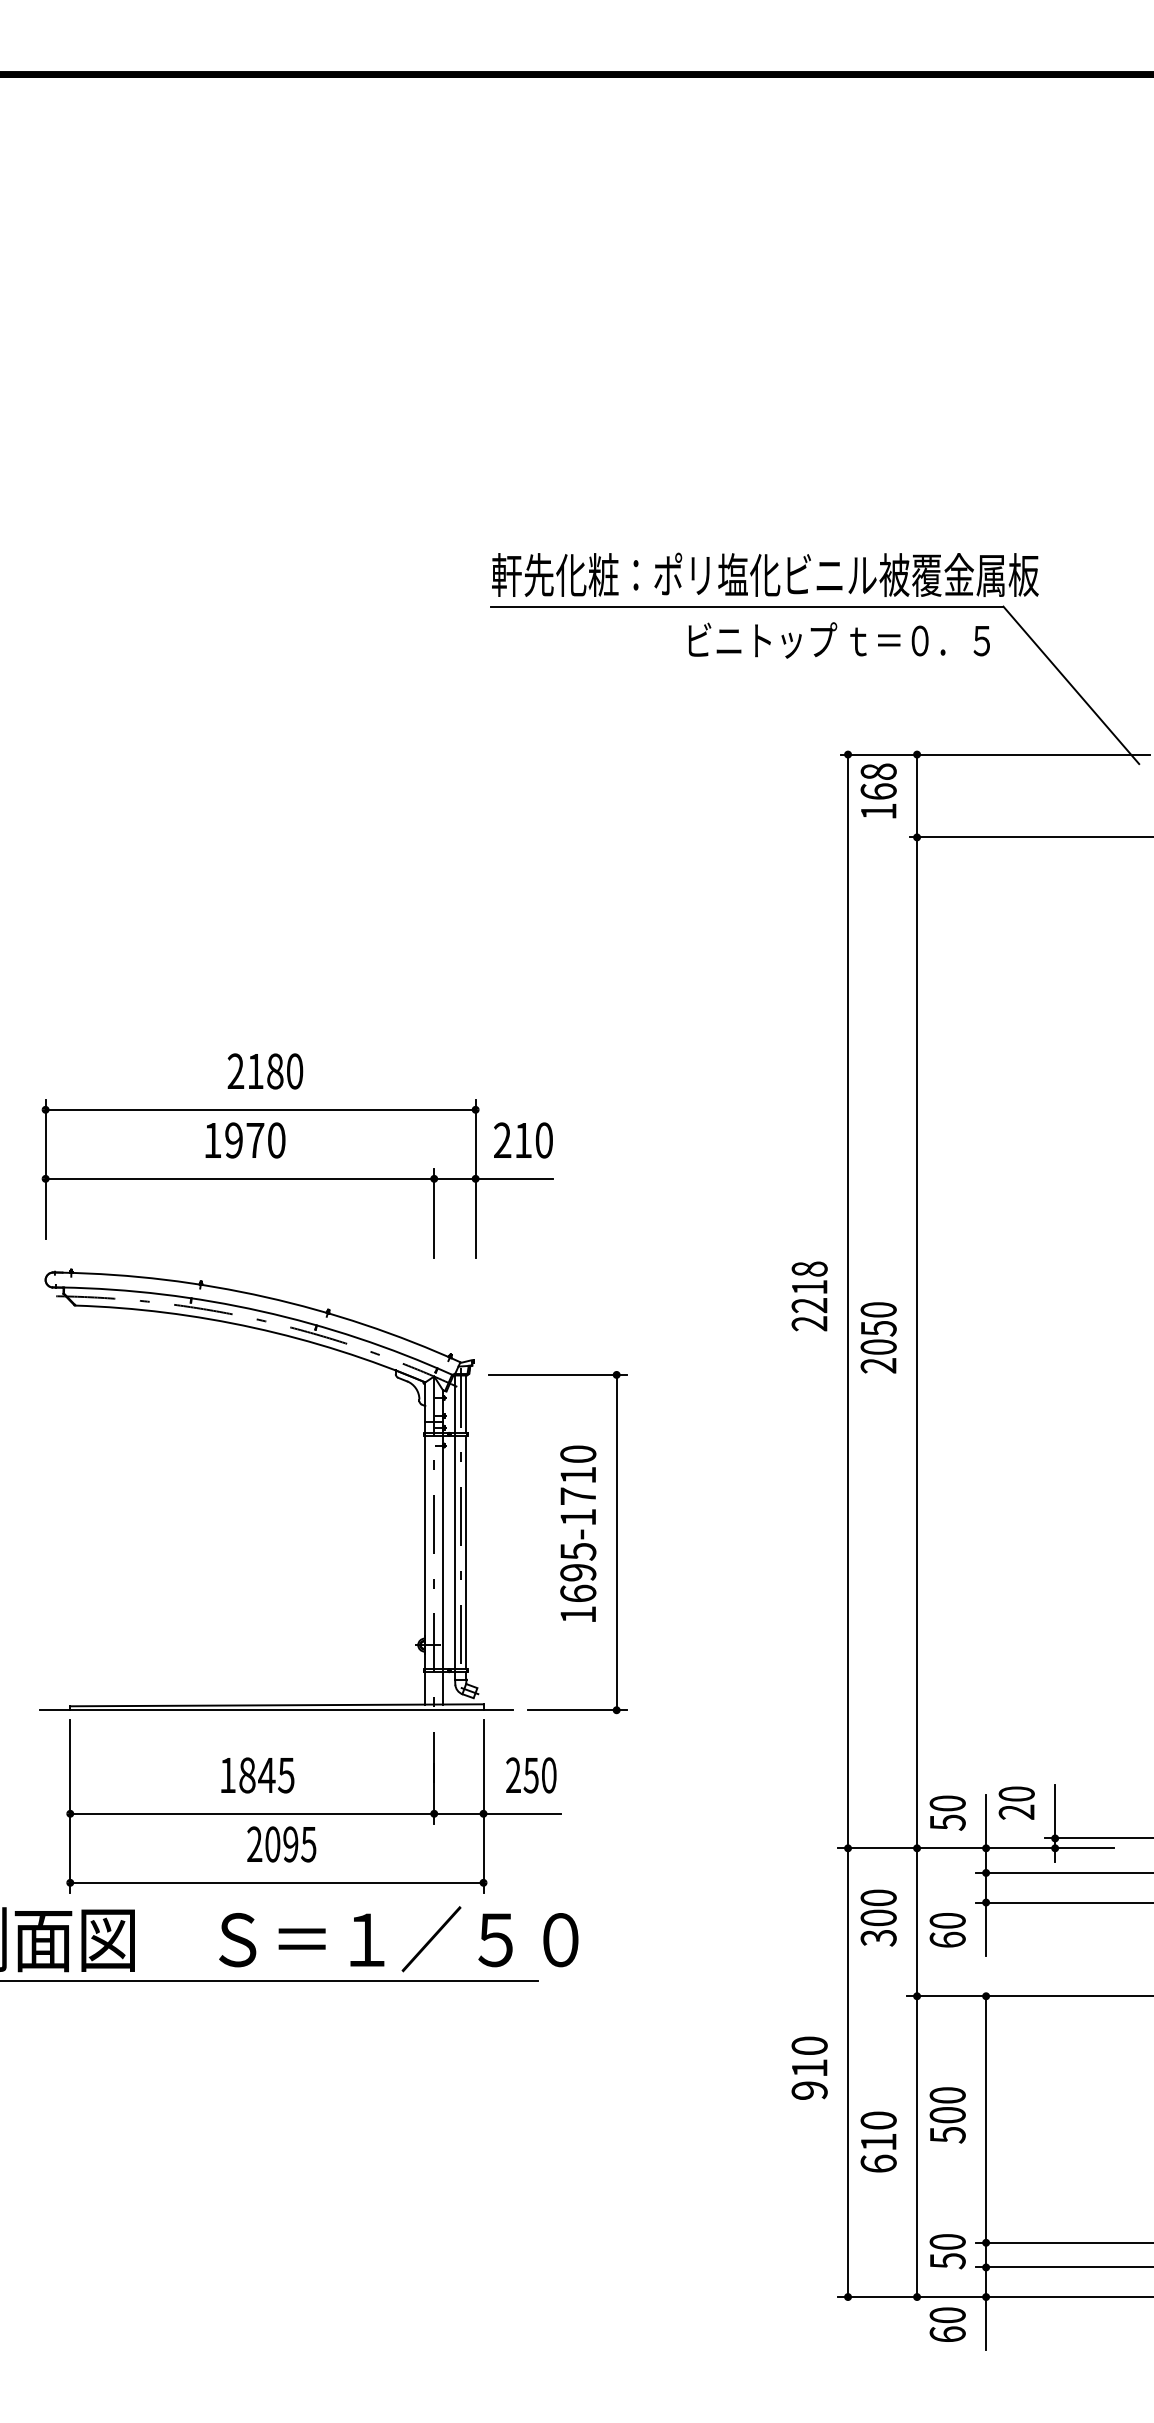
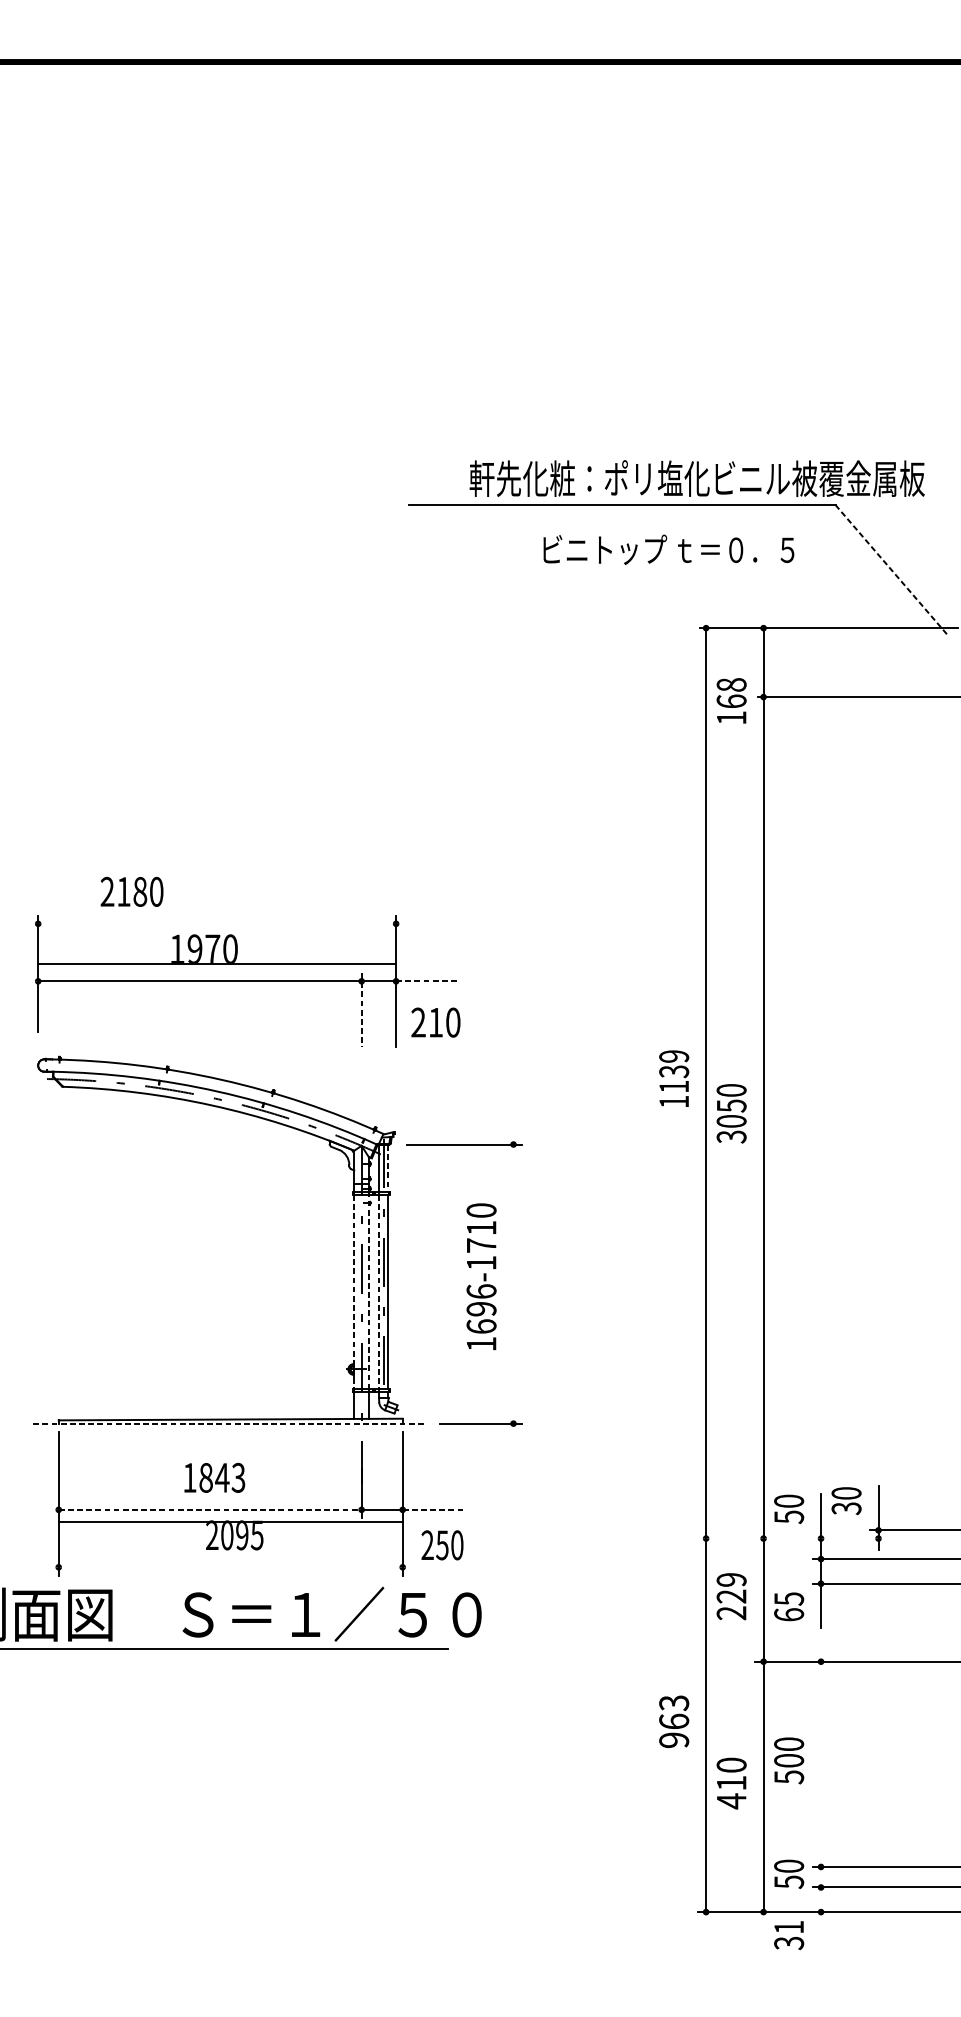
text: (765, 574) -> (697, 478), moved
text: (838, 640) -> (668, 549), moved
line: (1071, 685) -> (892, 570), solid -> dashed
text: (878, 790) -> (731, 700), moved
text: (265, 1071) -> (132, 891), moved
line: (260, 1109) -> (217, 963), moved
text: (523, 1140) -> (435, 1022), moved
line: (514, 1178) -> (428, 981), solid -> dashed
line: (434, 1213) -> (361, 1010), solid -> dashed
text: (809, 1296) -> (674, 1079), 2218 -> 1139
text: (878, 1365) -> (731, 1136), 2050 -> 3050
line: (466, 1404) -> (388, 1169), solid -> dashed
line: (616, 1542) -> (513, 1284), removed
text: (578, 1551) -> (481, 1291), 1695-1710 -> 1696-1710
line: (425, 1552) -> (354, 1292), solid -> dashed
line: (442, 1552) -> (368, 1292), solid -> dashed
line: (455, 1552) -> (379, 1292), solid -> dashed
line: (276, 1710) -> (230, 1423), solid -> dashed
text: (286, 1774) -> (238, 1477), 1845 -> 1843
text: (531, 1775) -> (442, 1545), moved
text: (1016, 1812) -> (846, 1508), 20 -> 30
line: (252, 1813) -> (210, 1509), solid -> dashed
line: (522, 1813) -> (435, 1509), solid -> dashed
line: (976, 1848) -> (813, 1538), removed
line: (276, 1882) -> (230, 1522), moved
text: (878, 1917) -> (731, 1596), 300 -> 229
text: (947, 1921) -> (788, 1599), 60 -> 65
text: (809, 2056) -> (674, 1711), 910 -> 963
text: (878, 2163) -> (731, 1800), 610 -> 410
line: (986, 2173) -> (821, 1809), removed
text: (947, 2324) -> (788, 1934), 60 -> 31

